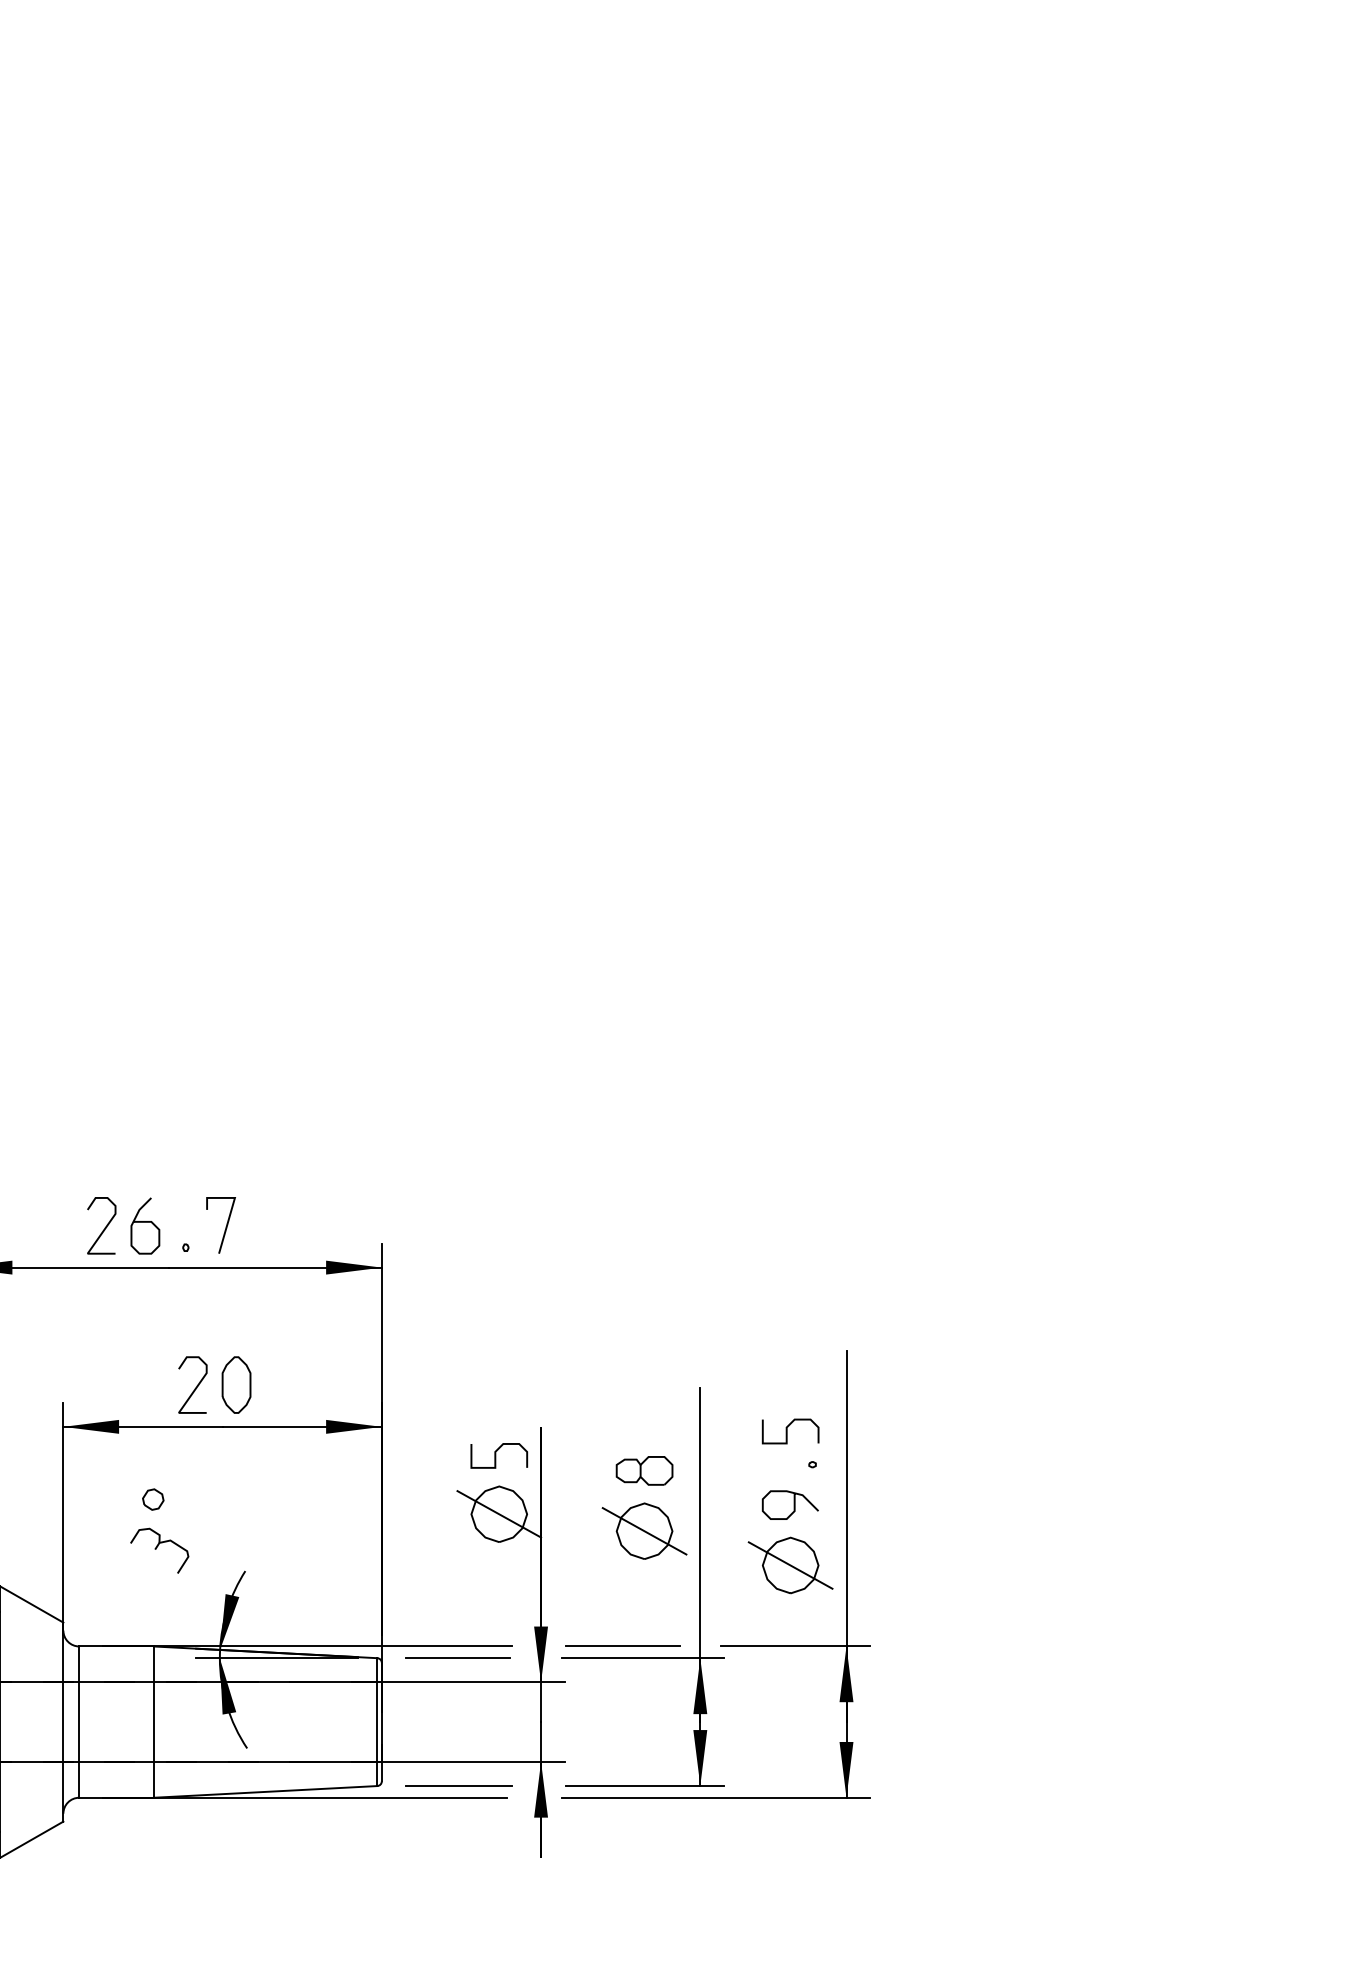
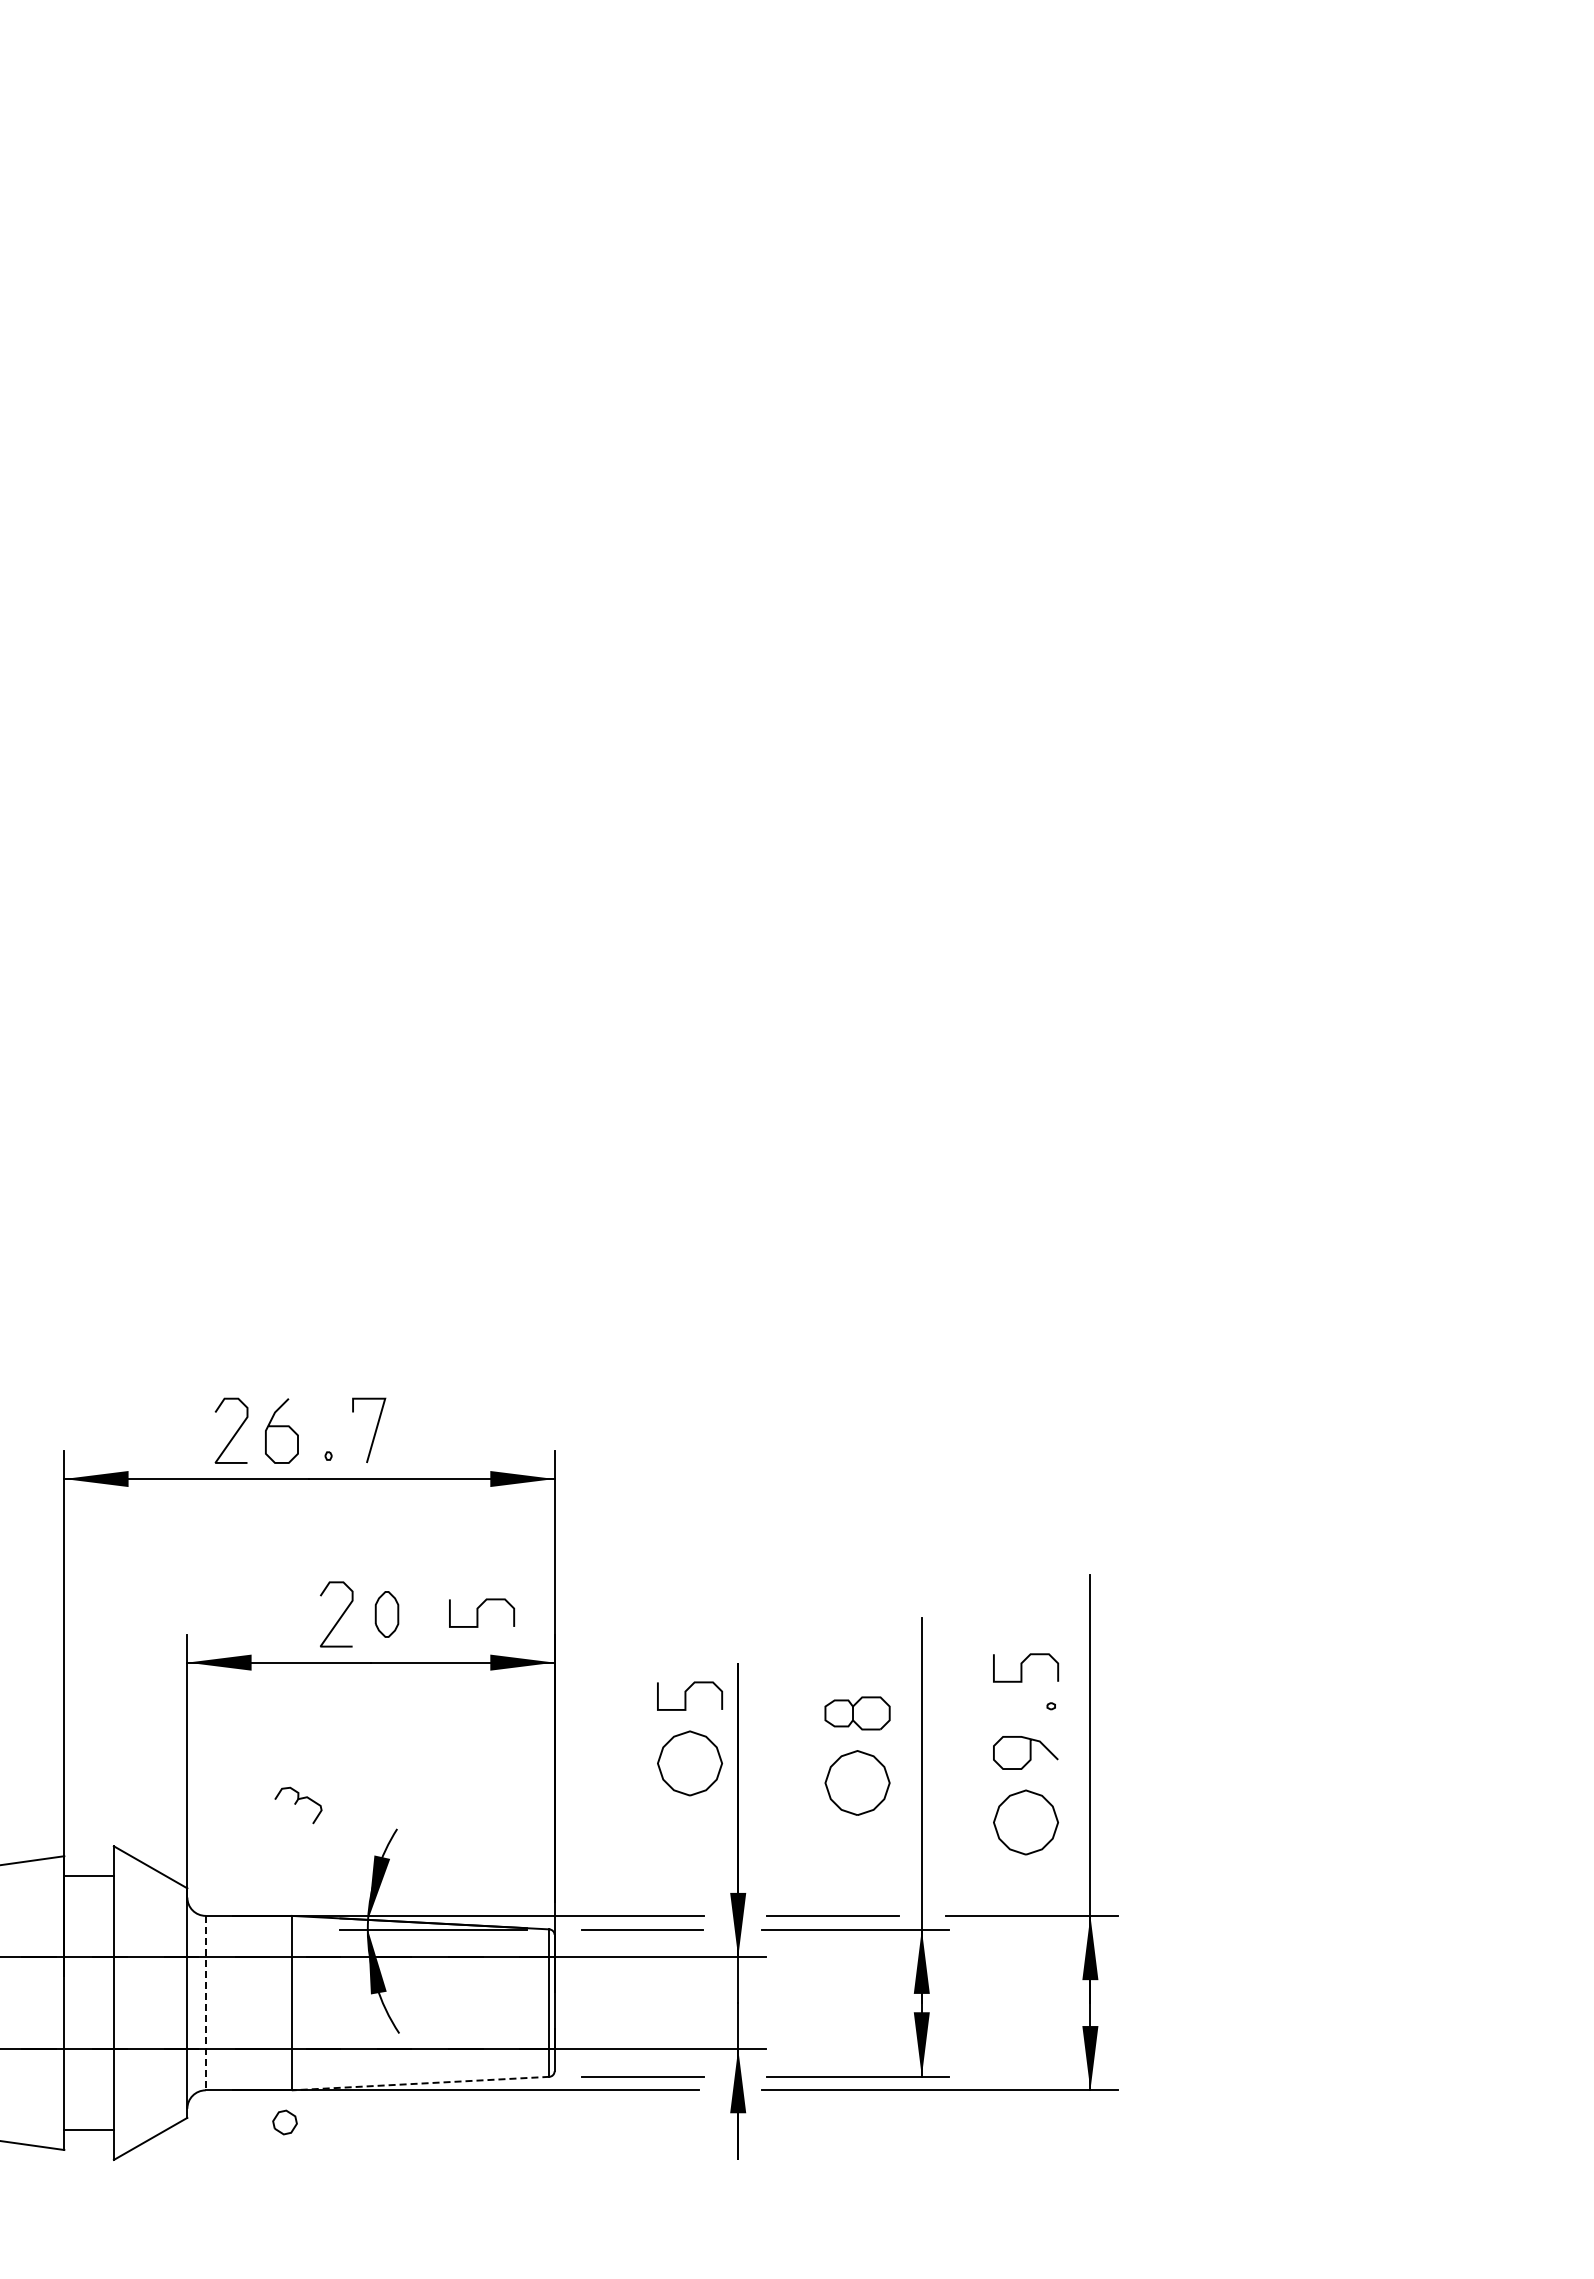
curve: (315, 1383) -> (478, 1612), added
part: (236, 1385) -> (386, 1614), size x0.7
part: (152, 1499) -> (284, 2122), moved
line: (498, 1514) -> (689, 1763), removed
line: (644, 1530) -> (857, 1782), removed
part: (159, 1550) -> (298, 1805), size x0.7
line: (790, 1565) -> (1025, 1822), removed
line: (79, 1722) -> (205, 2003), solid -> dashed
line: (265, 1791) -> (420, 2083), solid -> dashed

